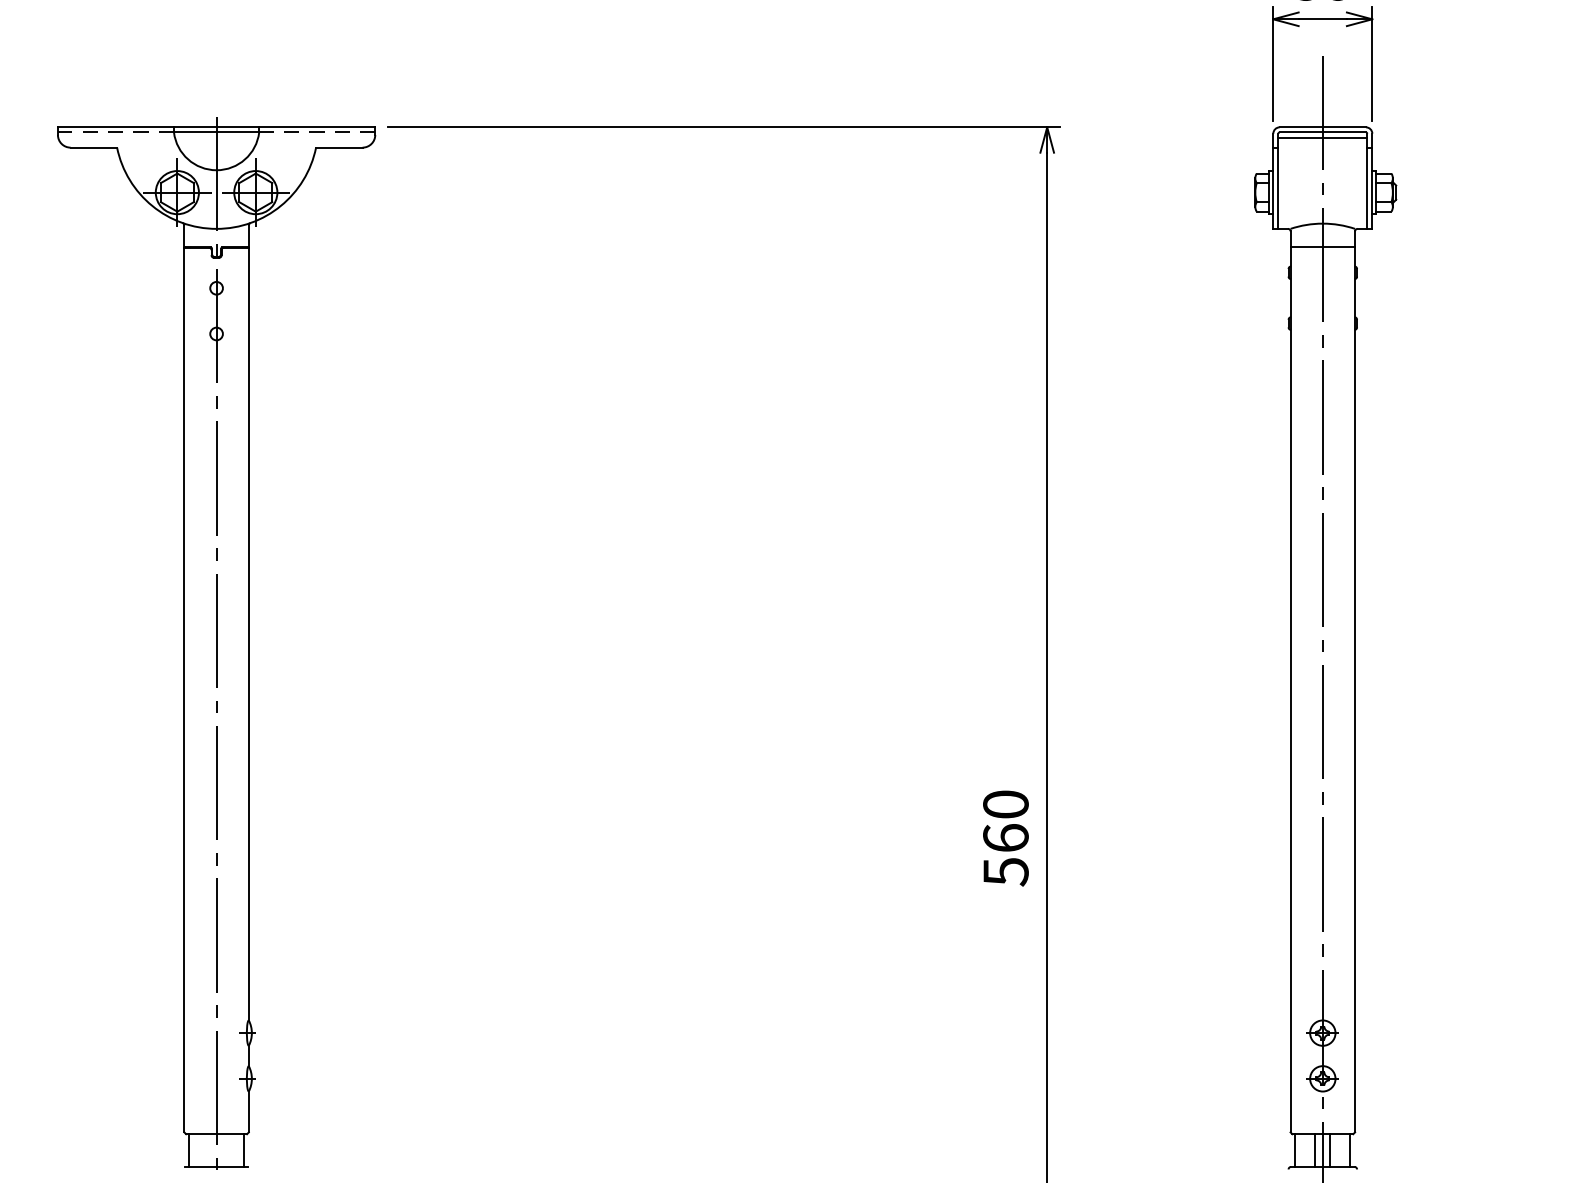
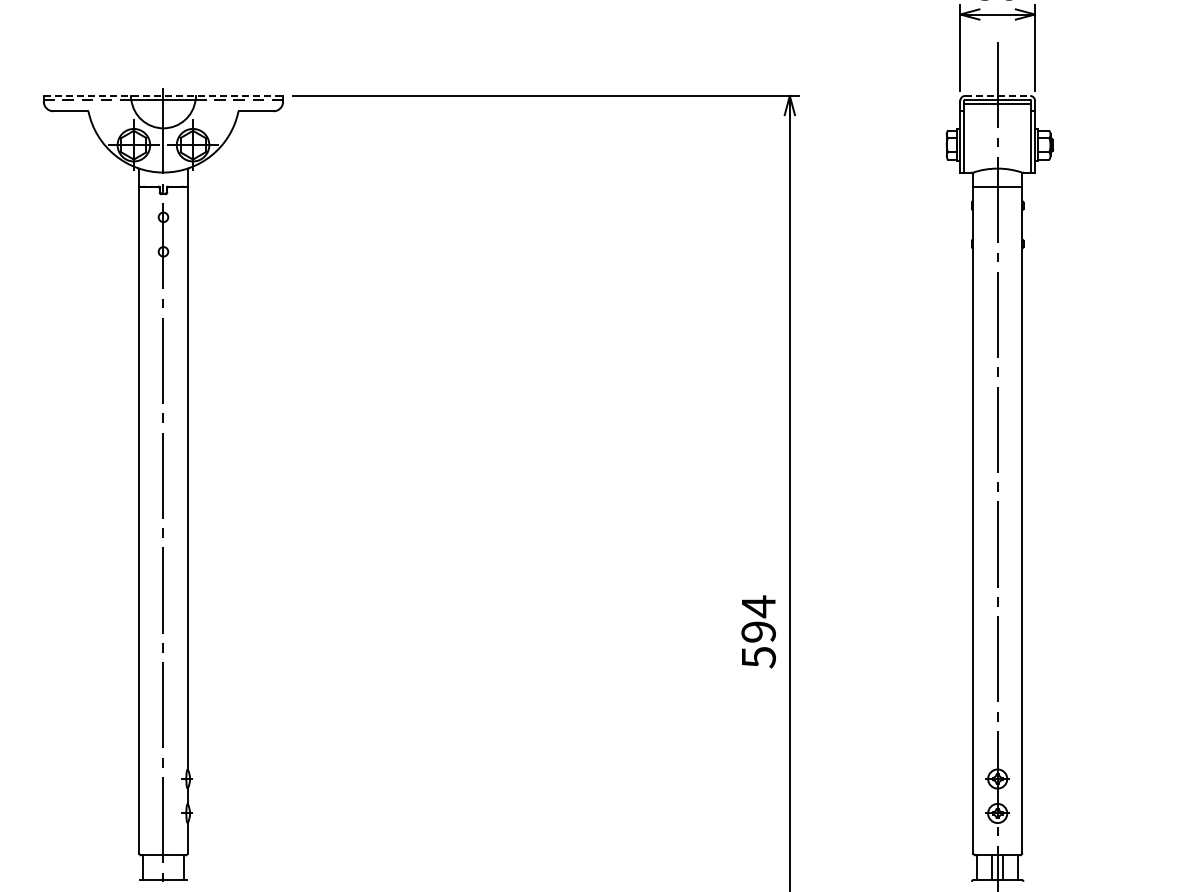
line: (216, 126) -> (163, 95), solid -> dashed
line: (1322, 126) -> (997, 95), solid -> dashed
text: (1005, 820) -> (758, 618), 560 -> 594

